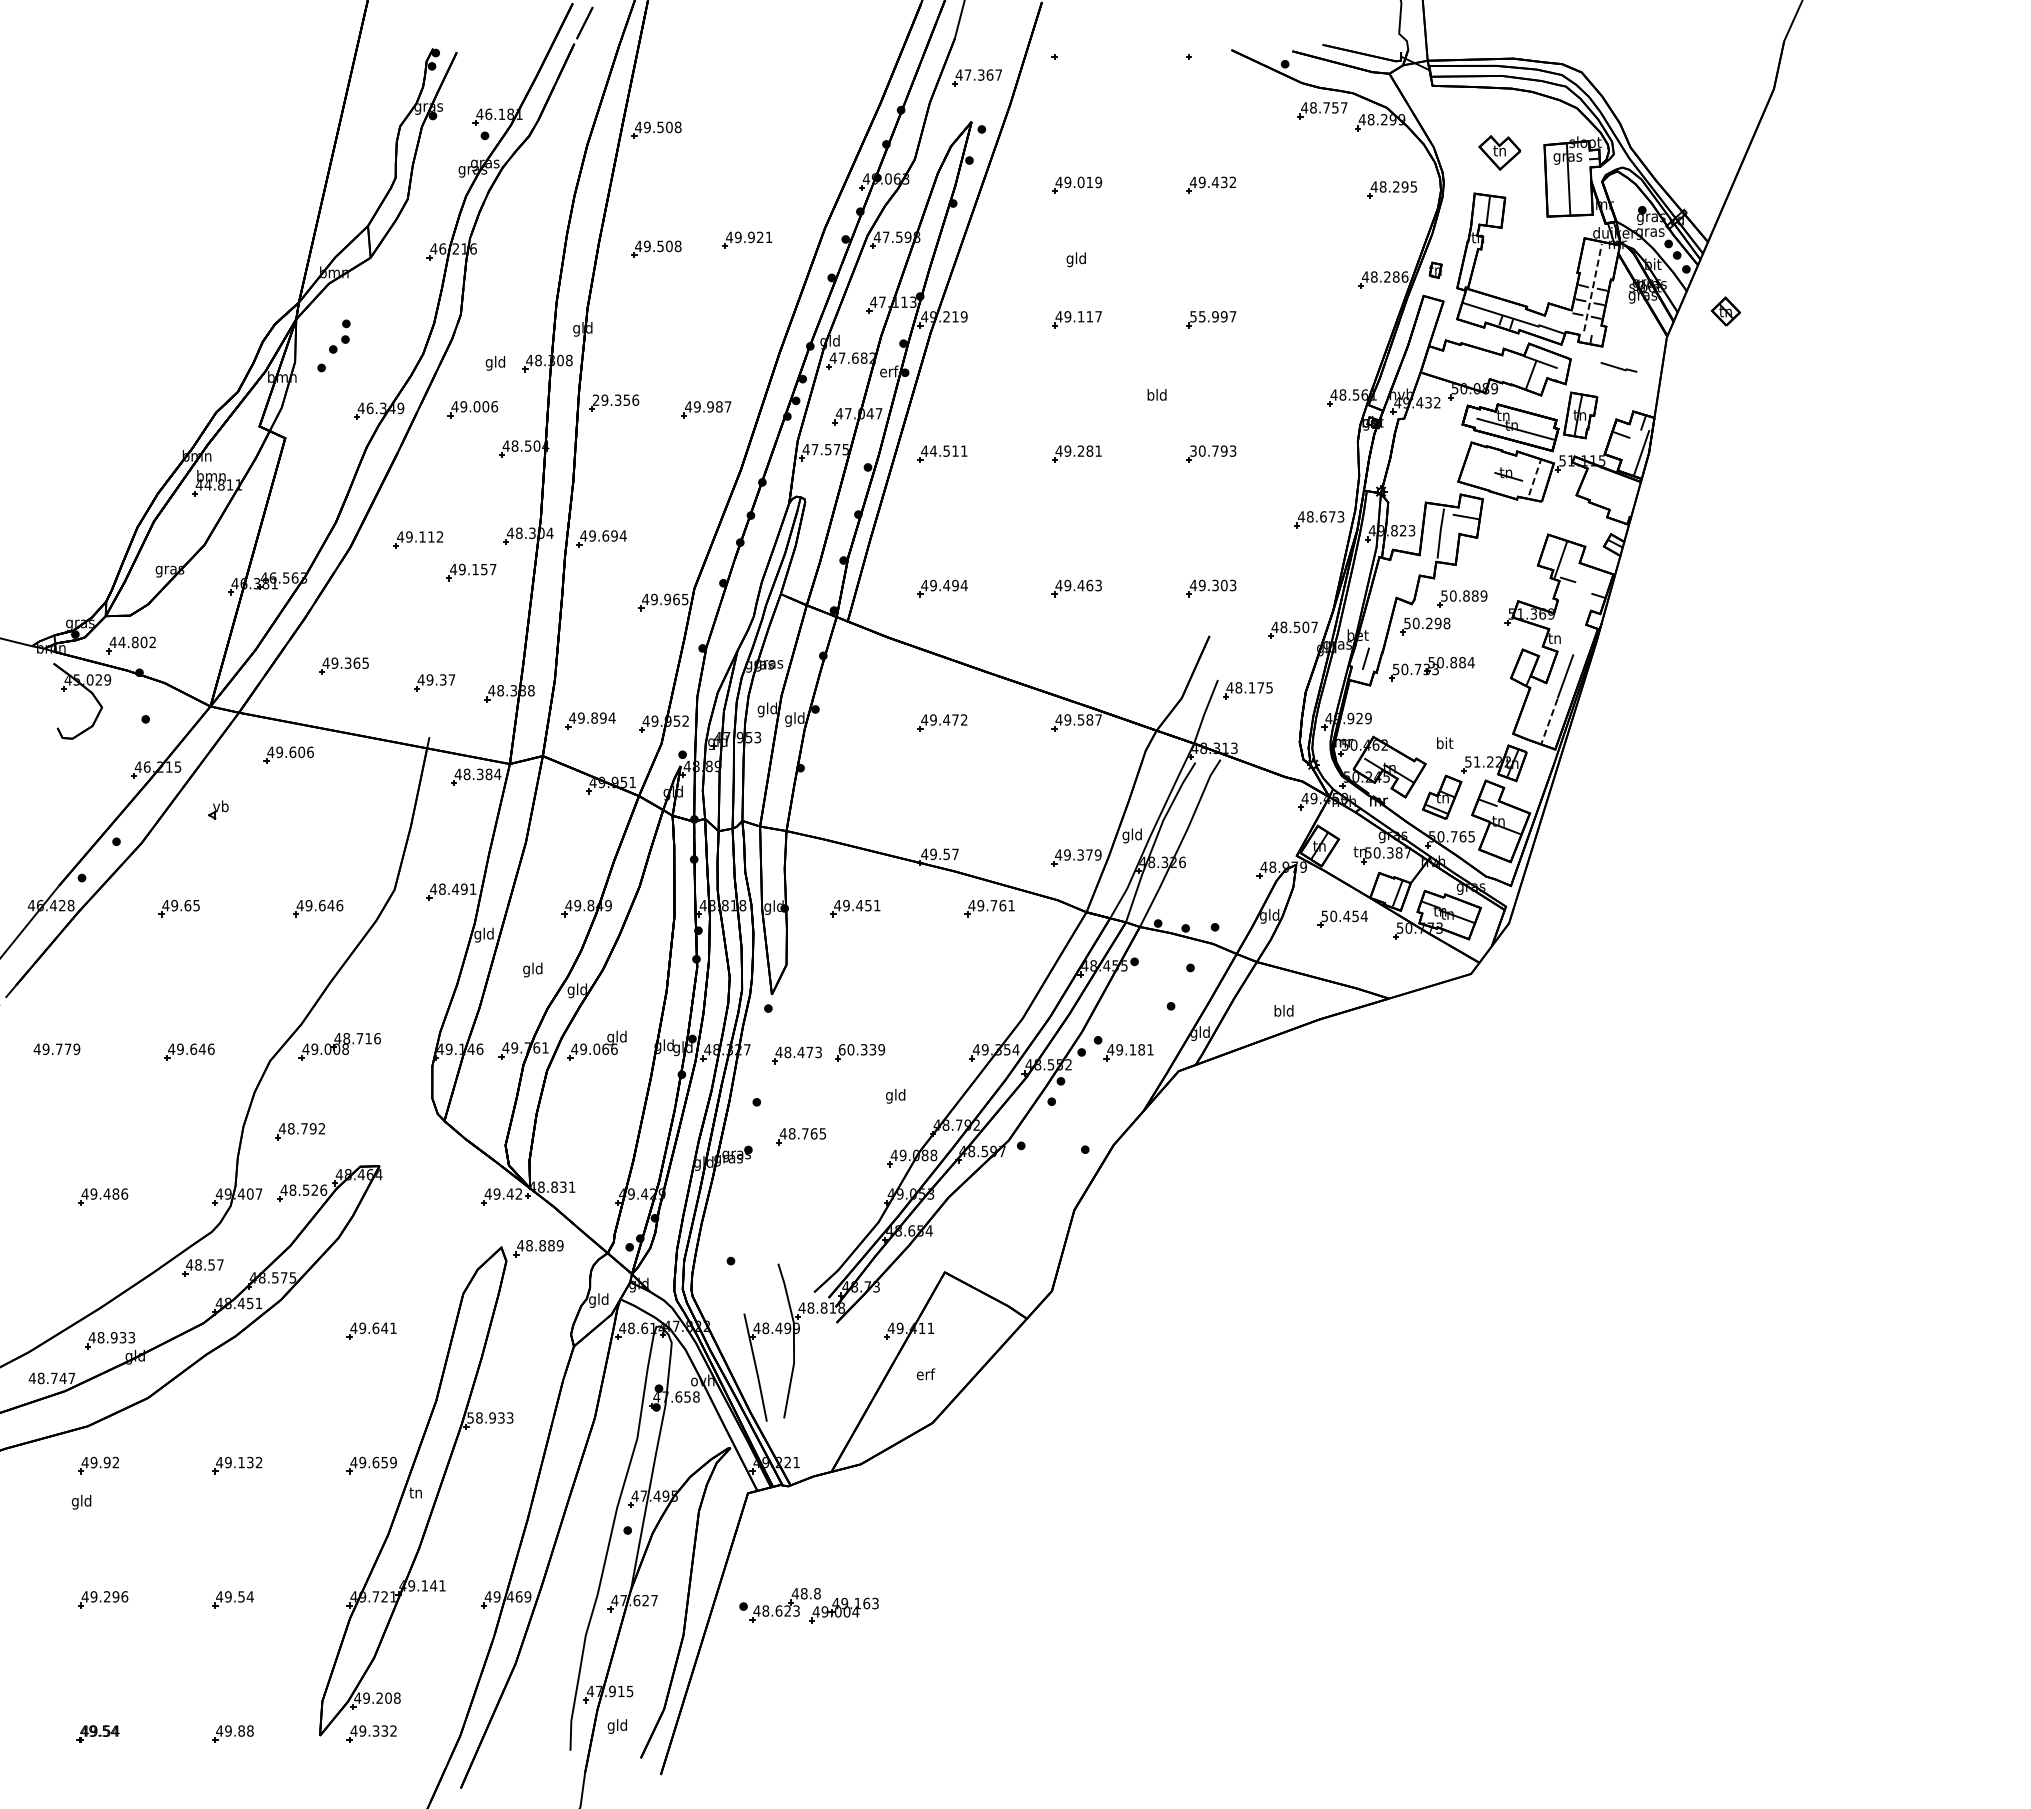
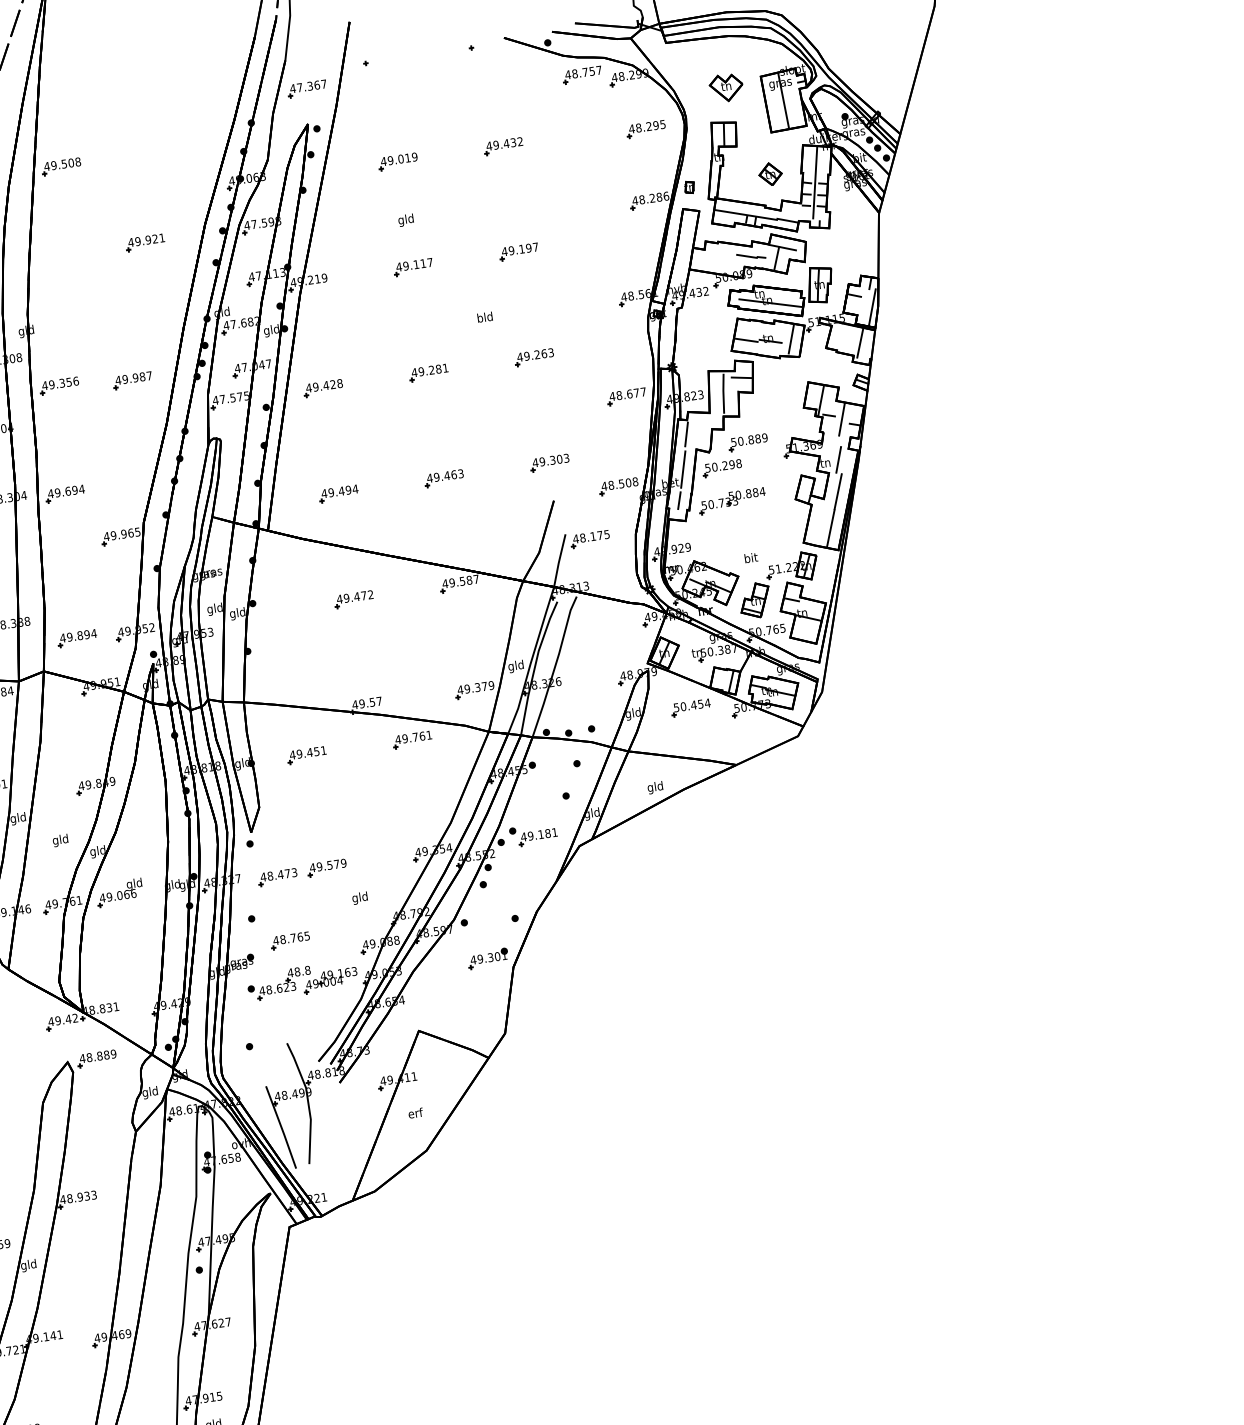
part: (656, 248) -> (75, 259), removed
line: (1593, 287) -> (815, 182), dashed -> solid
part: (1725, 311) -> (770, 174), moved
text: (1203, 316) -> (512, 250), 55.997 -> 49.197
part: (1618, 367) -> (750, 256), moved
text: (888, 372) -> (271, 330), erf -> gld
text: (595, 399) -> (44, 385), 29.356 -> 49.356
text: (948, 450) -> (327, 384), 44.511 -> 49.428
text: (1208, 450) -> (531, 355), 30.793 -> 49.263
line: (1477, 470) -> (745, 339), added
line: (1535, 477) -> (791, 338), dashed -> solid
line: (1619, 494) -> (859, 342), added
text: (1340, 516) -> (643, 391), 48.673 -> 48.677
line: (1386, 577) -> (686, 434), added
line: (1582, 586) -> (841, 419), added
line: (1376, 620) -> (683, 469), added
text: (1314, 627) -> (635, 481), 48.507 -> 48.508
line: (1571, 636) -> (838, 459), added
line: (1549, 721) -> (830, 528), dashed -> solid
text: (1277, 1012) -> (650, 788), bld -> gld
text: (857, 1049) -> (324, 865), 60.339 -> 49.579
part: (1044, 1194) -> (488, 958), added
text: (470, 1417) -> (62, 1199), 58.933 -> 48.933
text: (415, 1493) -> (28, 1265), tn -> gld
part: (810, 1599) -> (303, 975), moved

